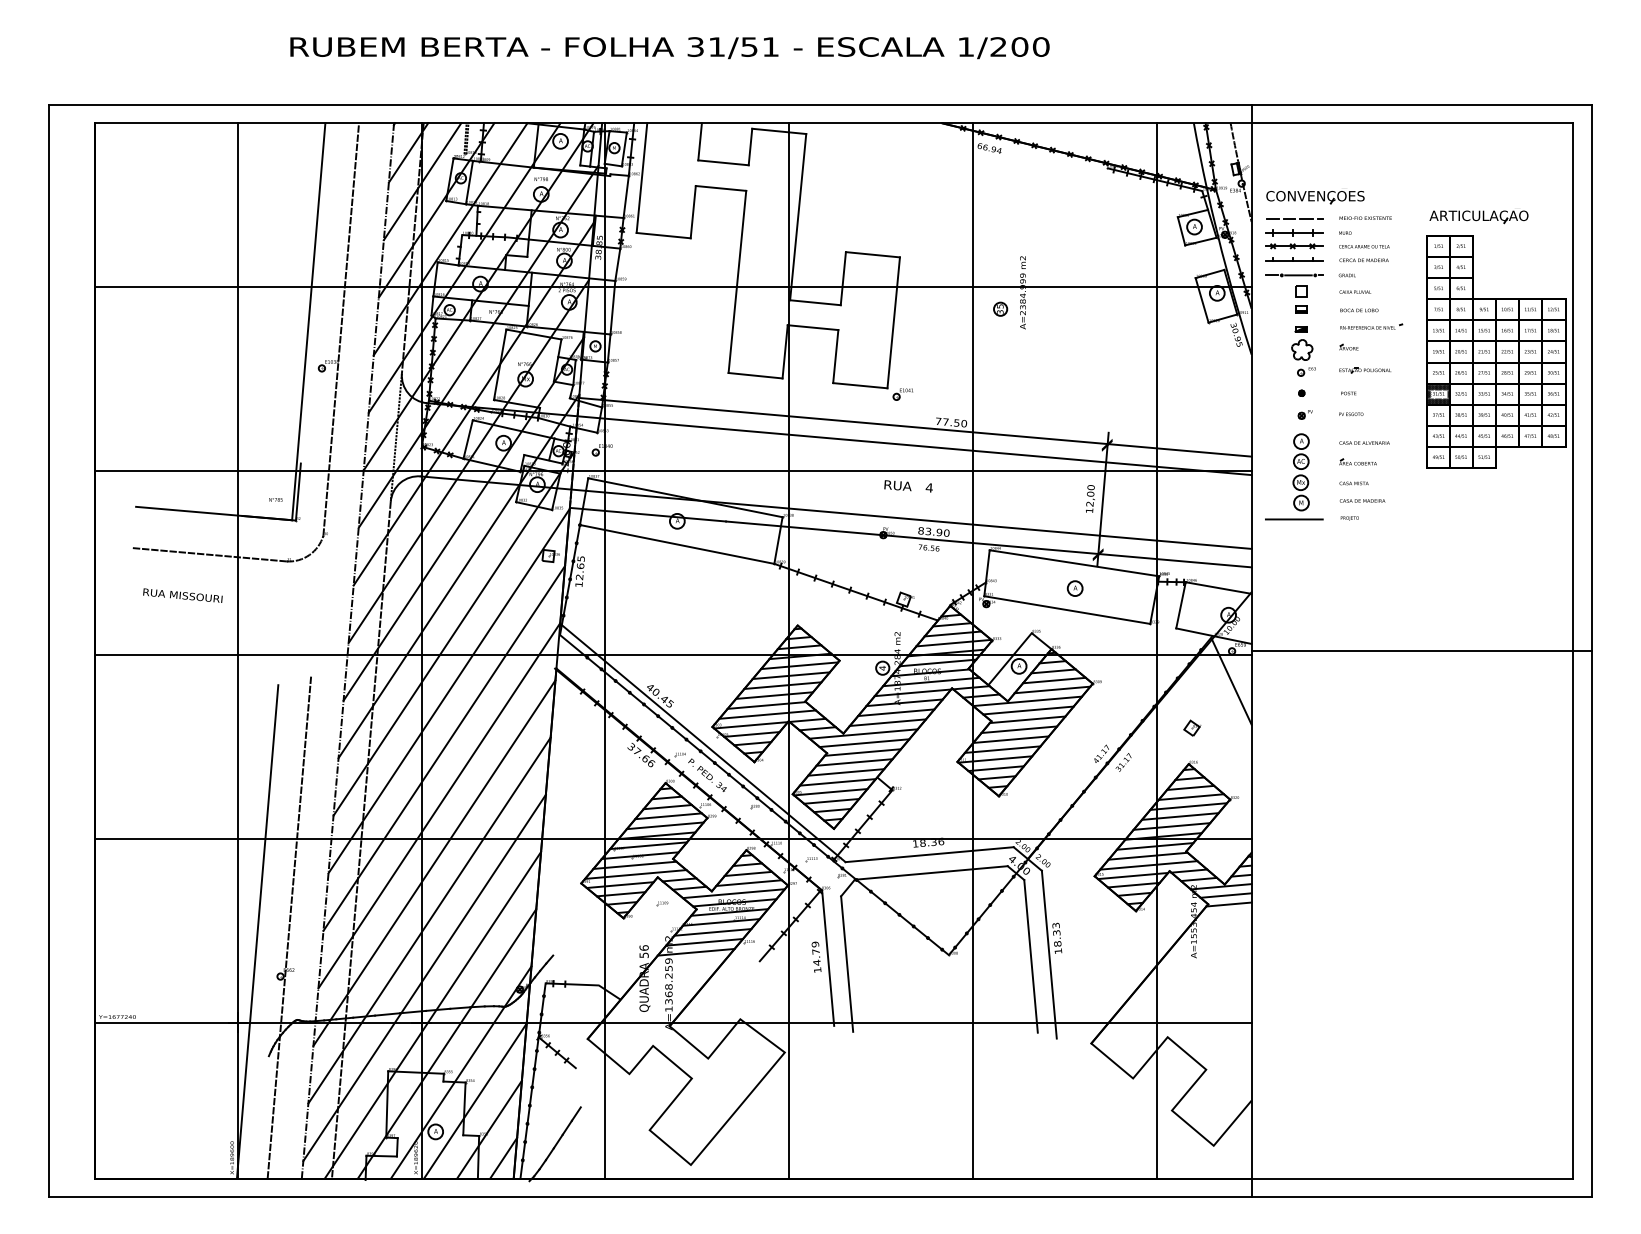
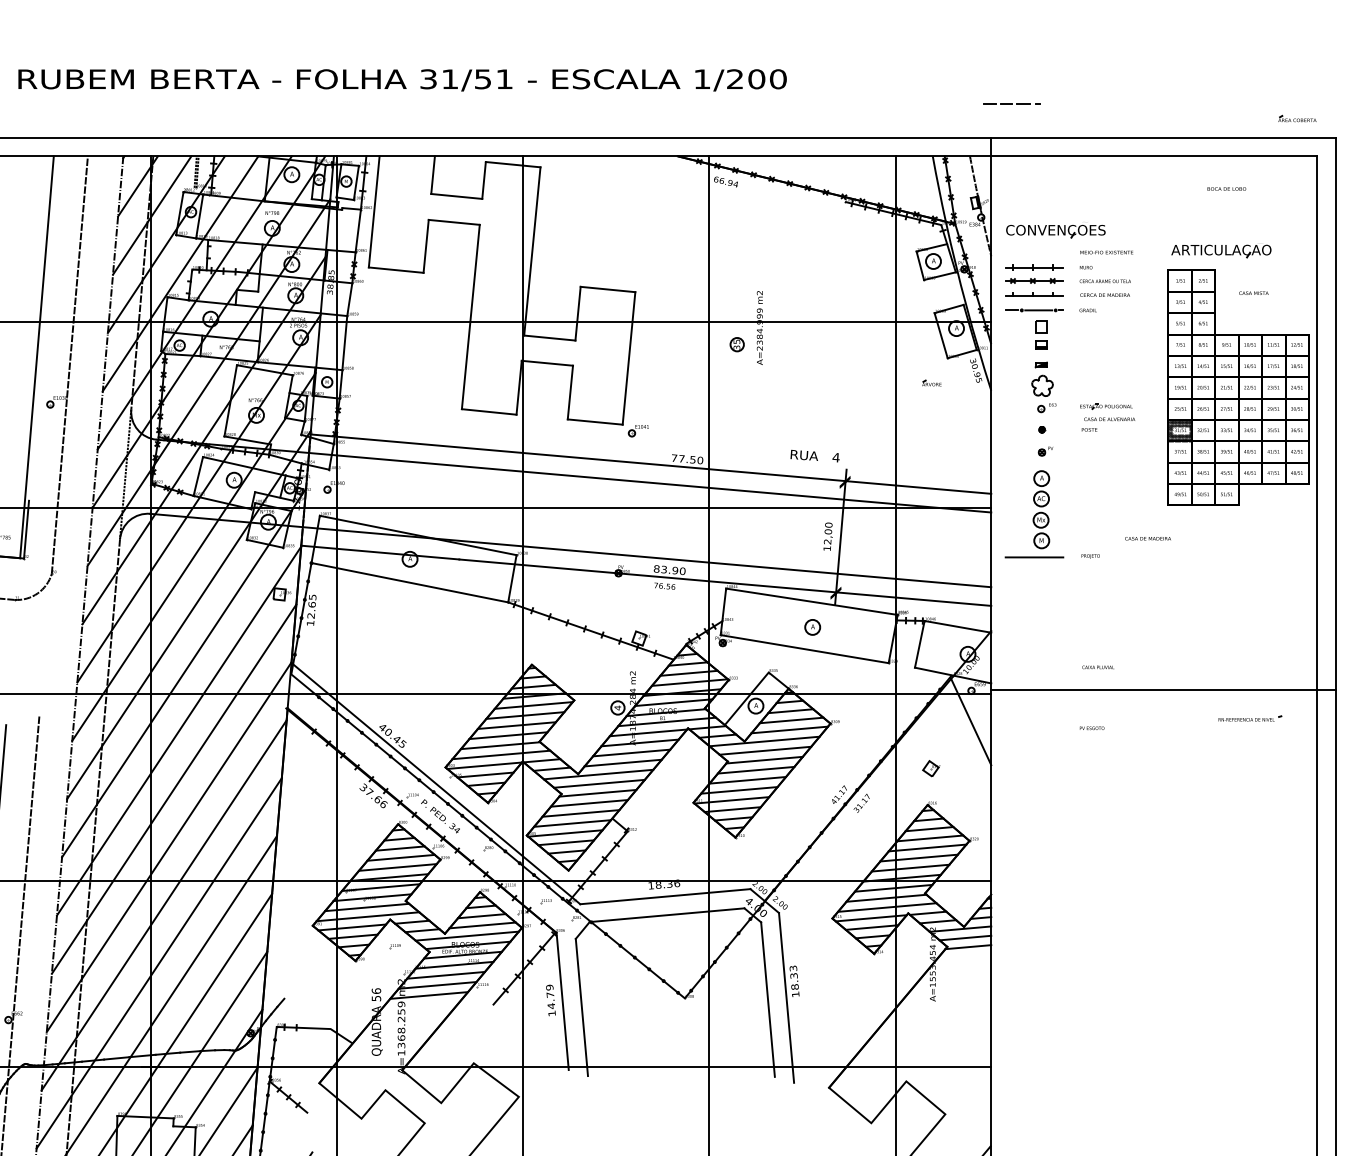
line: (1294, 218) -> (1011, 103), moved
text: (1355, 291) -> (1098, 666), moved
text: (1359, 310) -> (1226, 189), moved
part: (1371, 326) -> (1250, 718), moved
part: (1348, 346) -> (931, 382), moved
text: (1351, 414) -> (1092, 728), moved
text: (1364, 442) -> (1109, 418), moved
part: (1357, 461) -> (1296, 118), moved
text: (1353, 483) -> (1253, 293), moved
text: (908, 486) -> (815, 456), moved
text: (1362, 500) -> (1148, 538), moved

